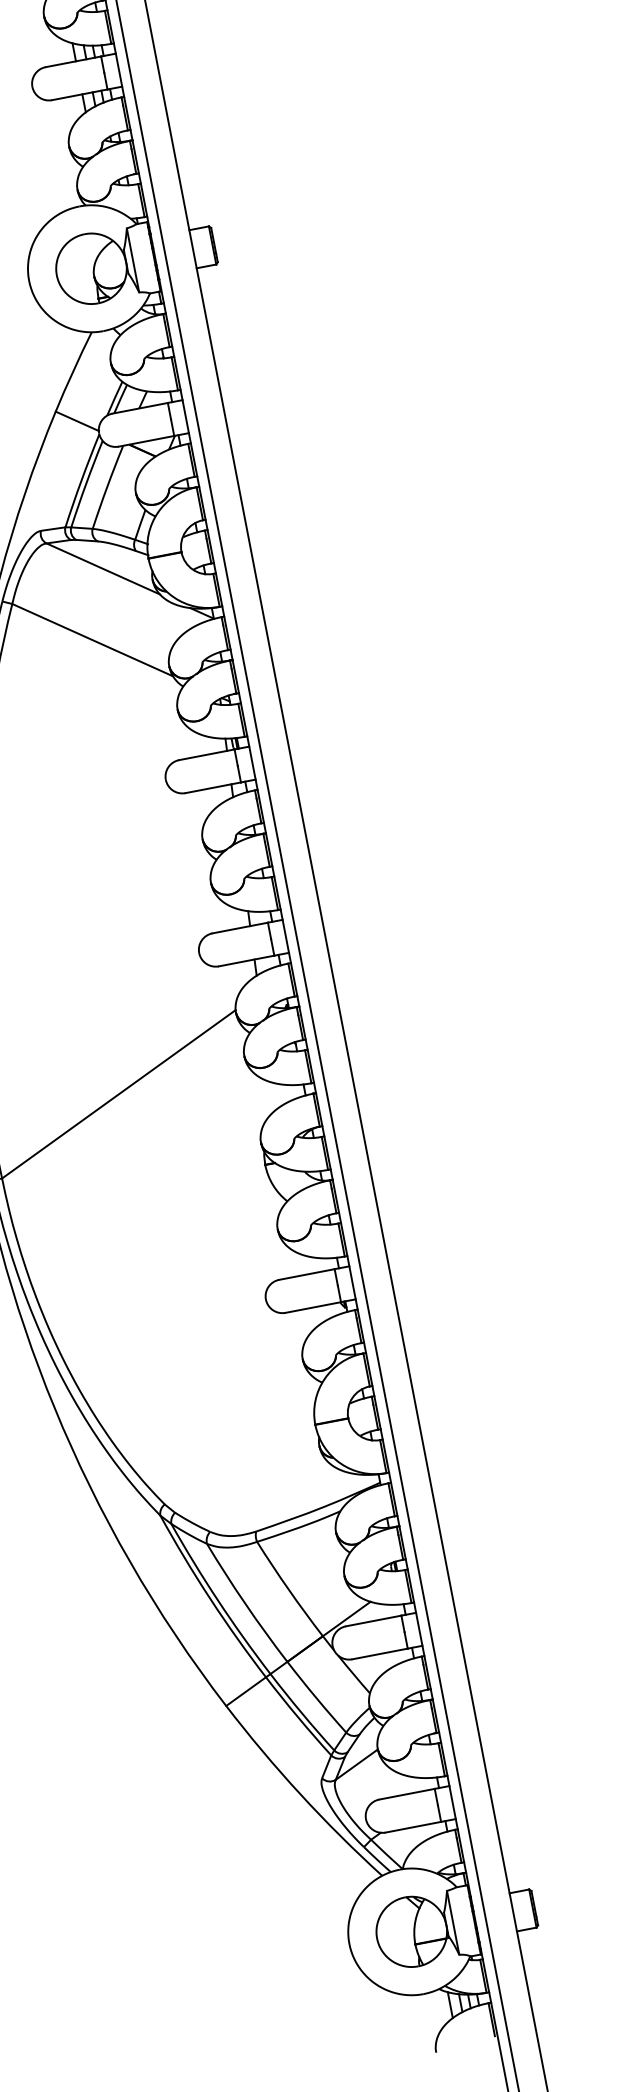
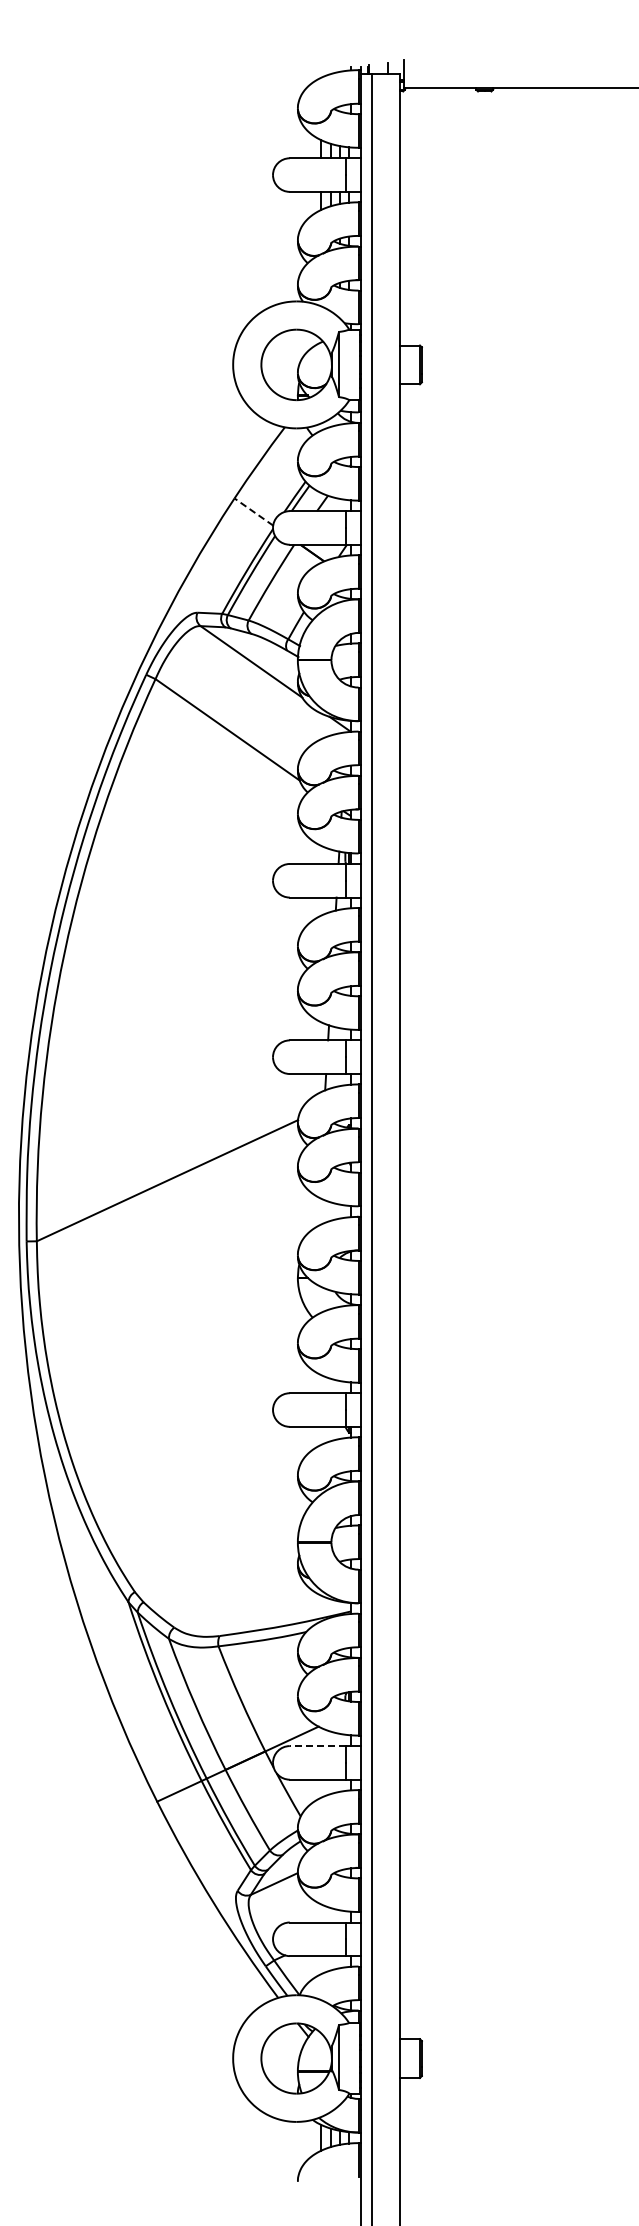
line: (77, 421) -> (253, 512), solid -> dashed
line: (373, 1621) -> (317, 1746), solid -> dashed

